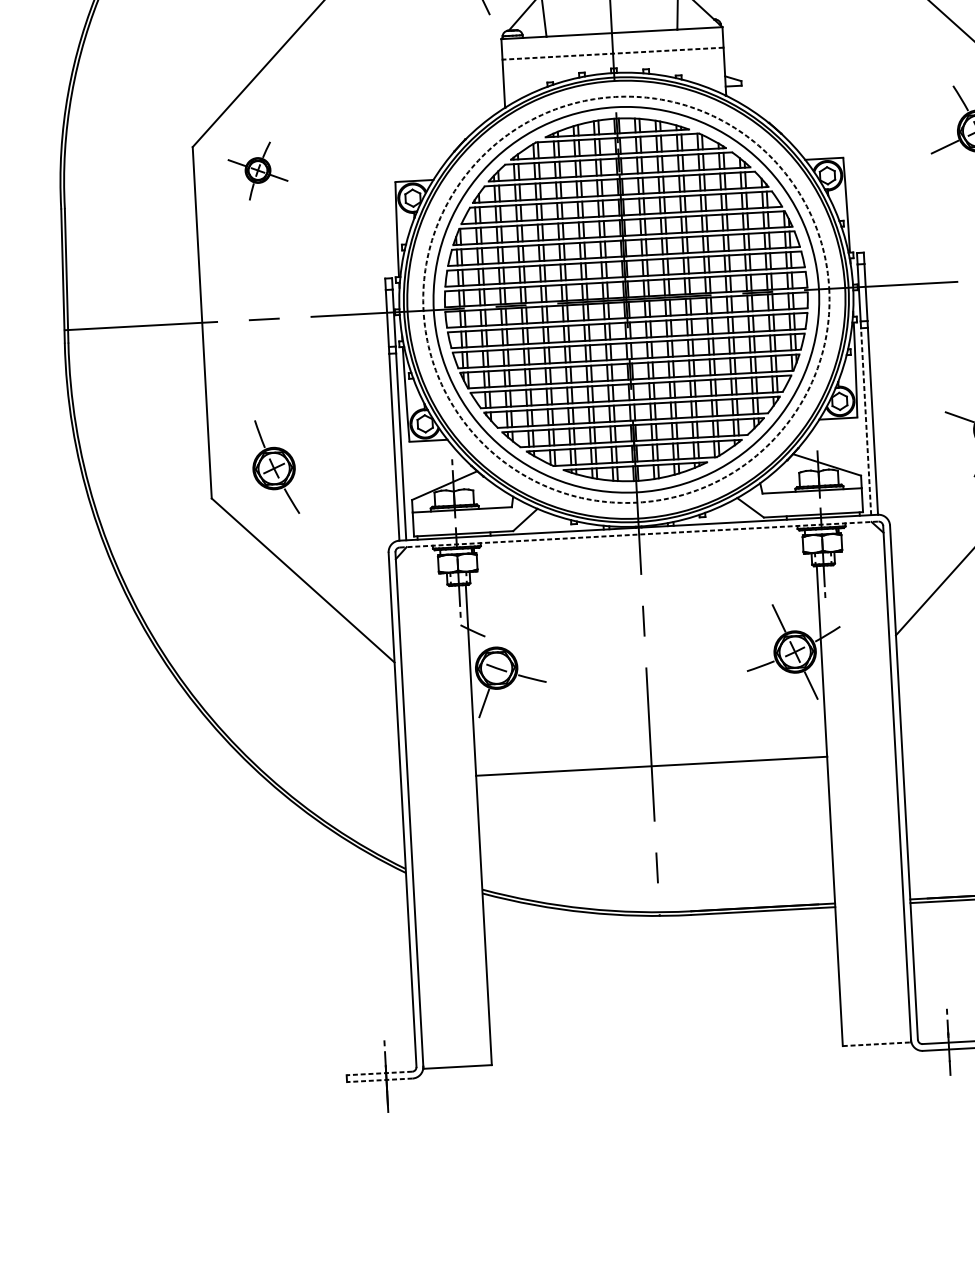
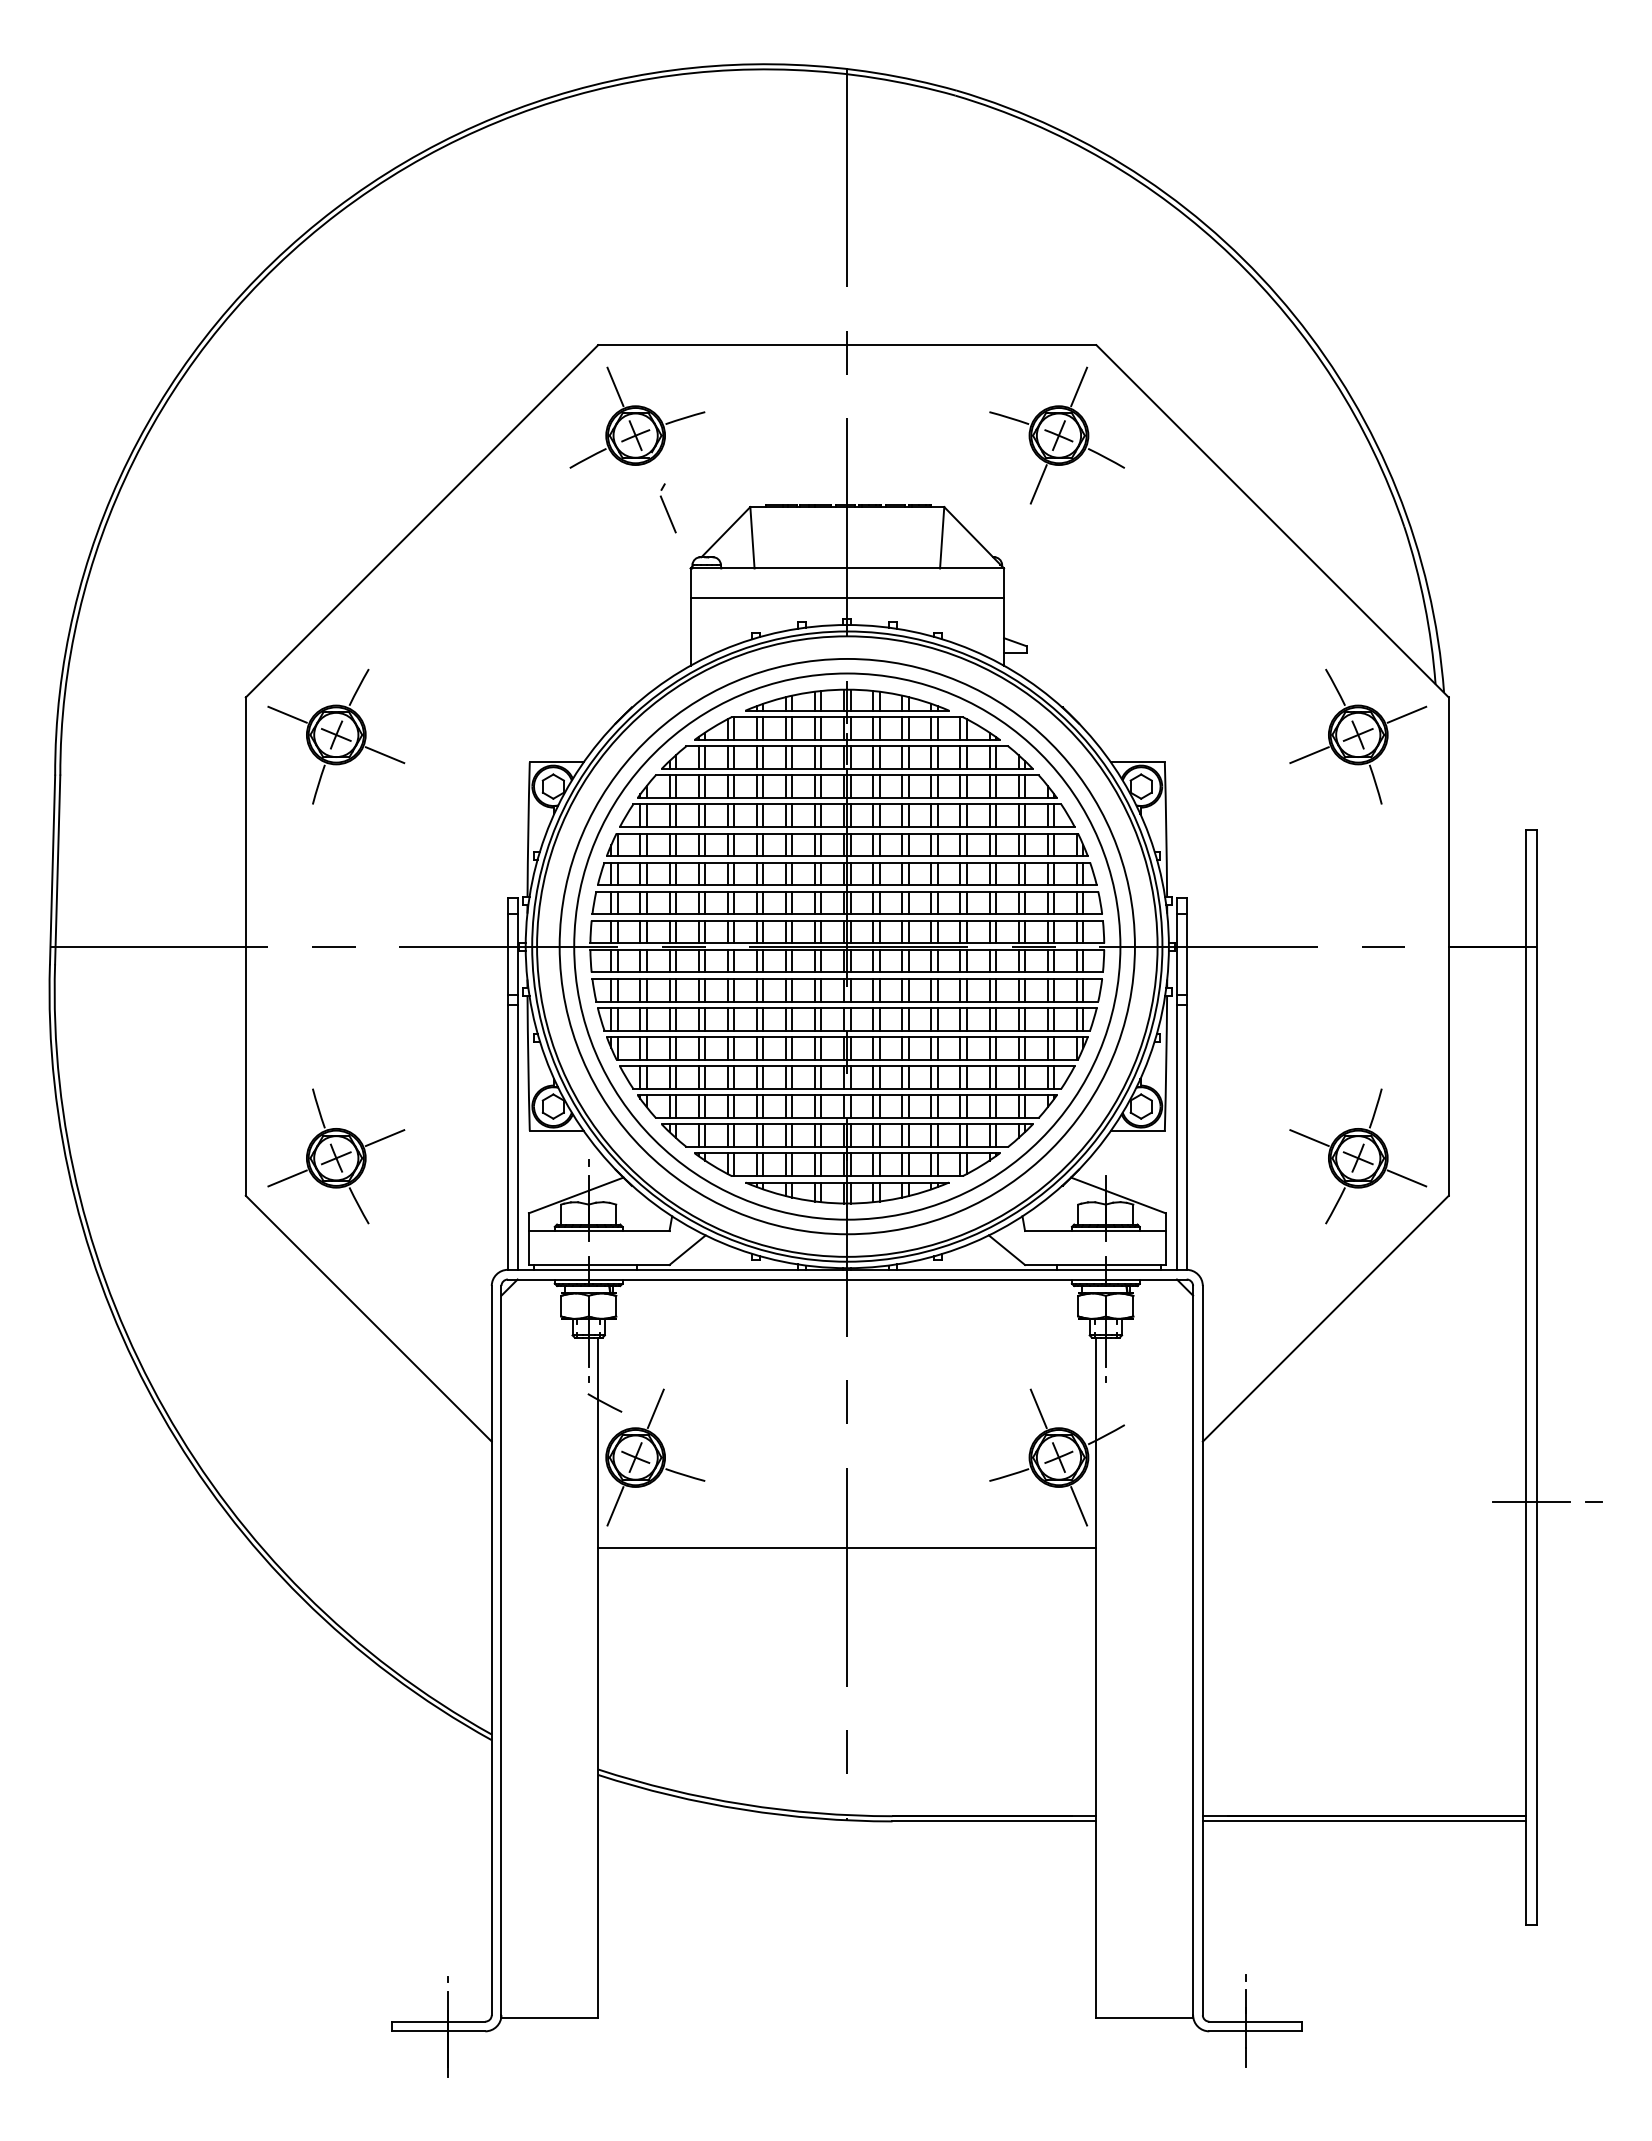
line: (613, 53) -> (847, 597), dashed -> solid
part: (258, 171) -> (336, 736), size x1.67
circle: (625, 299) -> (846, 946), dashed -> solid
line: (865, 421) -> (1176, 1137), dashed -> solid
line: (307, 452) -> (384, 1138), added
line: (240, 484) -> (287, 1178), added
line: (639, 534) -> (847, 1279), dashed -> solid
line: (508, 632) -> (655, 1408), added
line: (496, 668) -> (635, 1457), added
line: (651, 766) -> (847, 1548), moved
line: (877, 1044) -> (1145, 2018), dashed -> solid
line: (379, 1073) -> (438, 2021), dashed -> solid
line: (379, 1080) -> (438, 2031), dashed -> solid

